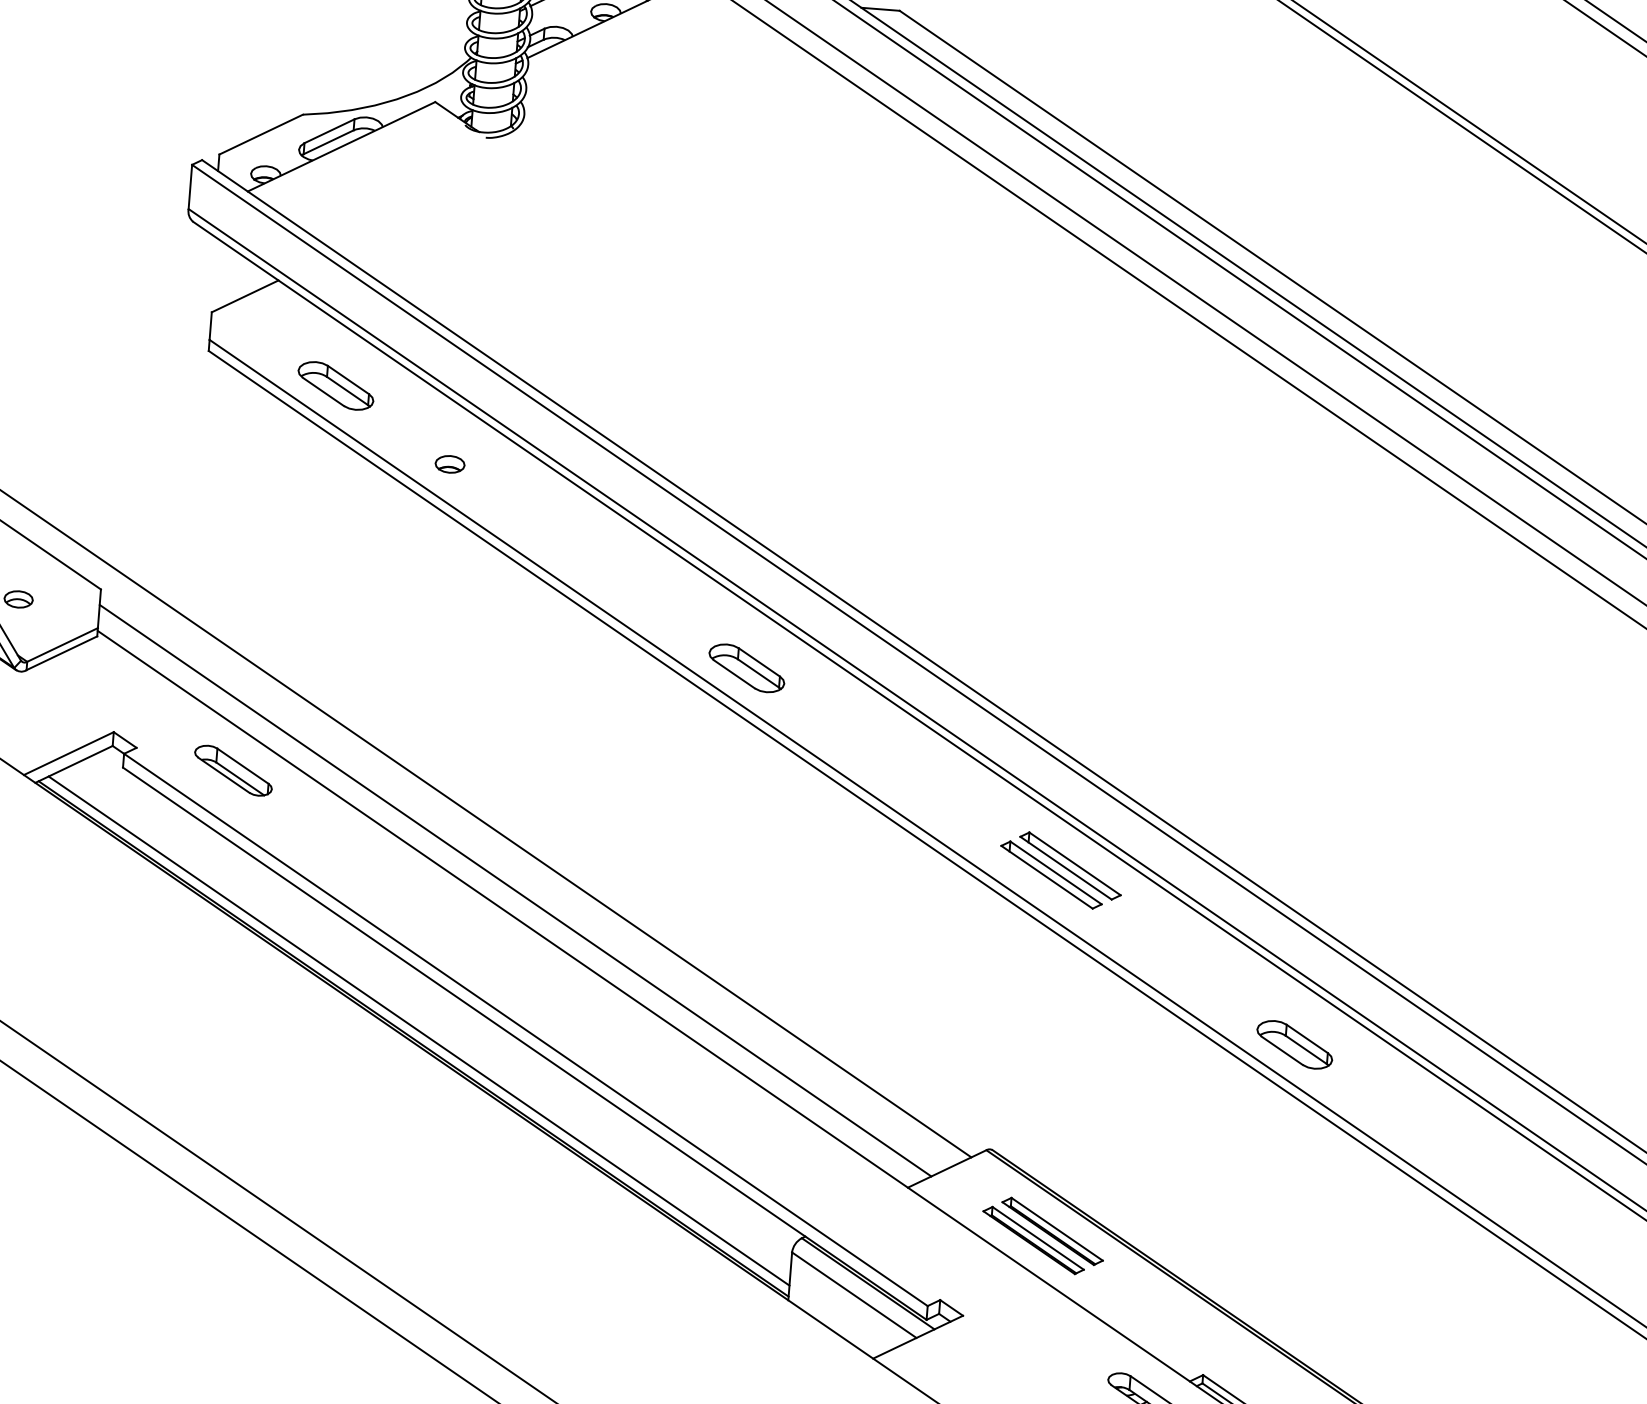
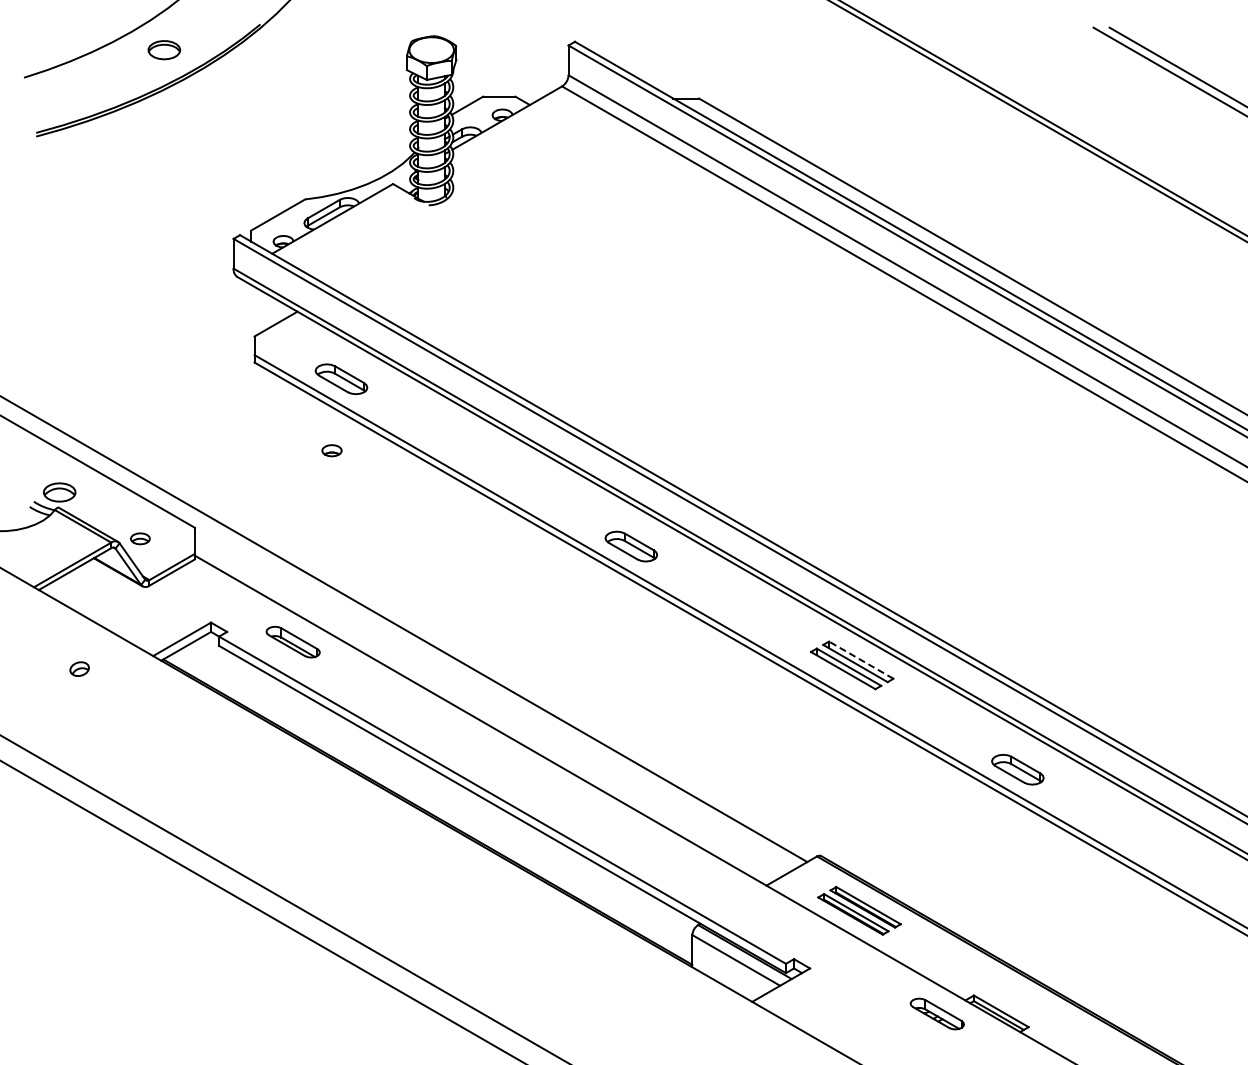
part: (449, 463) -> (331, 450), moved
line: (1073, 862) -> (860, 659), solid -> dashed
line: (514, 890) -> (487, 707), removed
line: (418, 1030) -> (430, 806), removed

